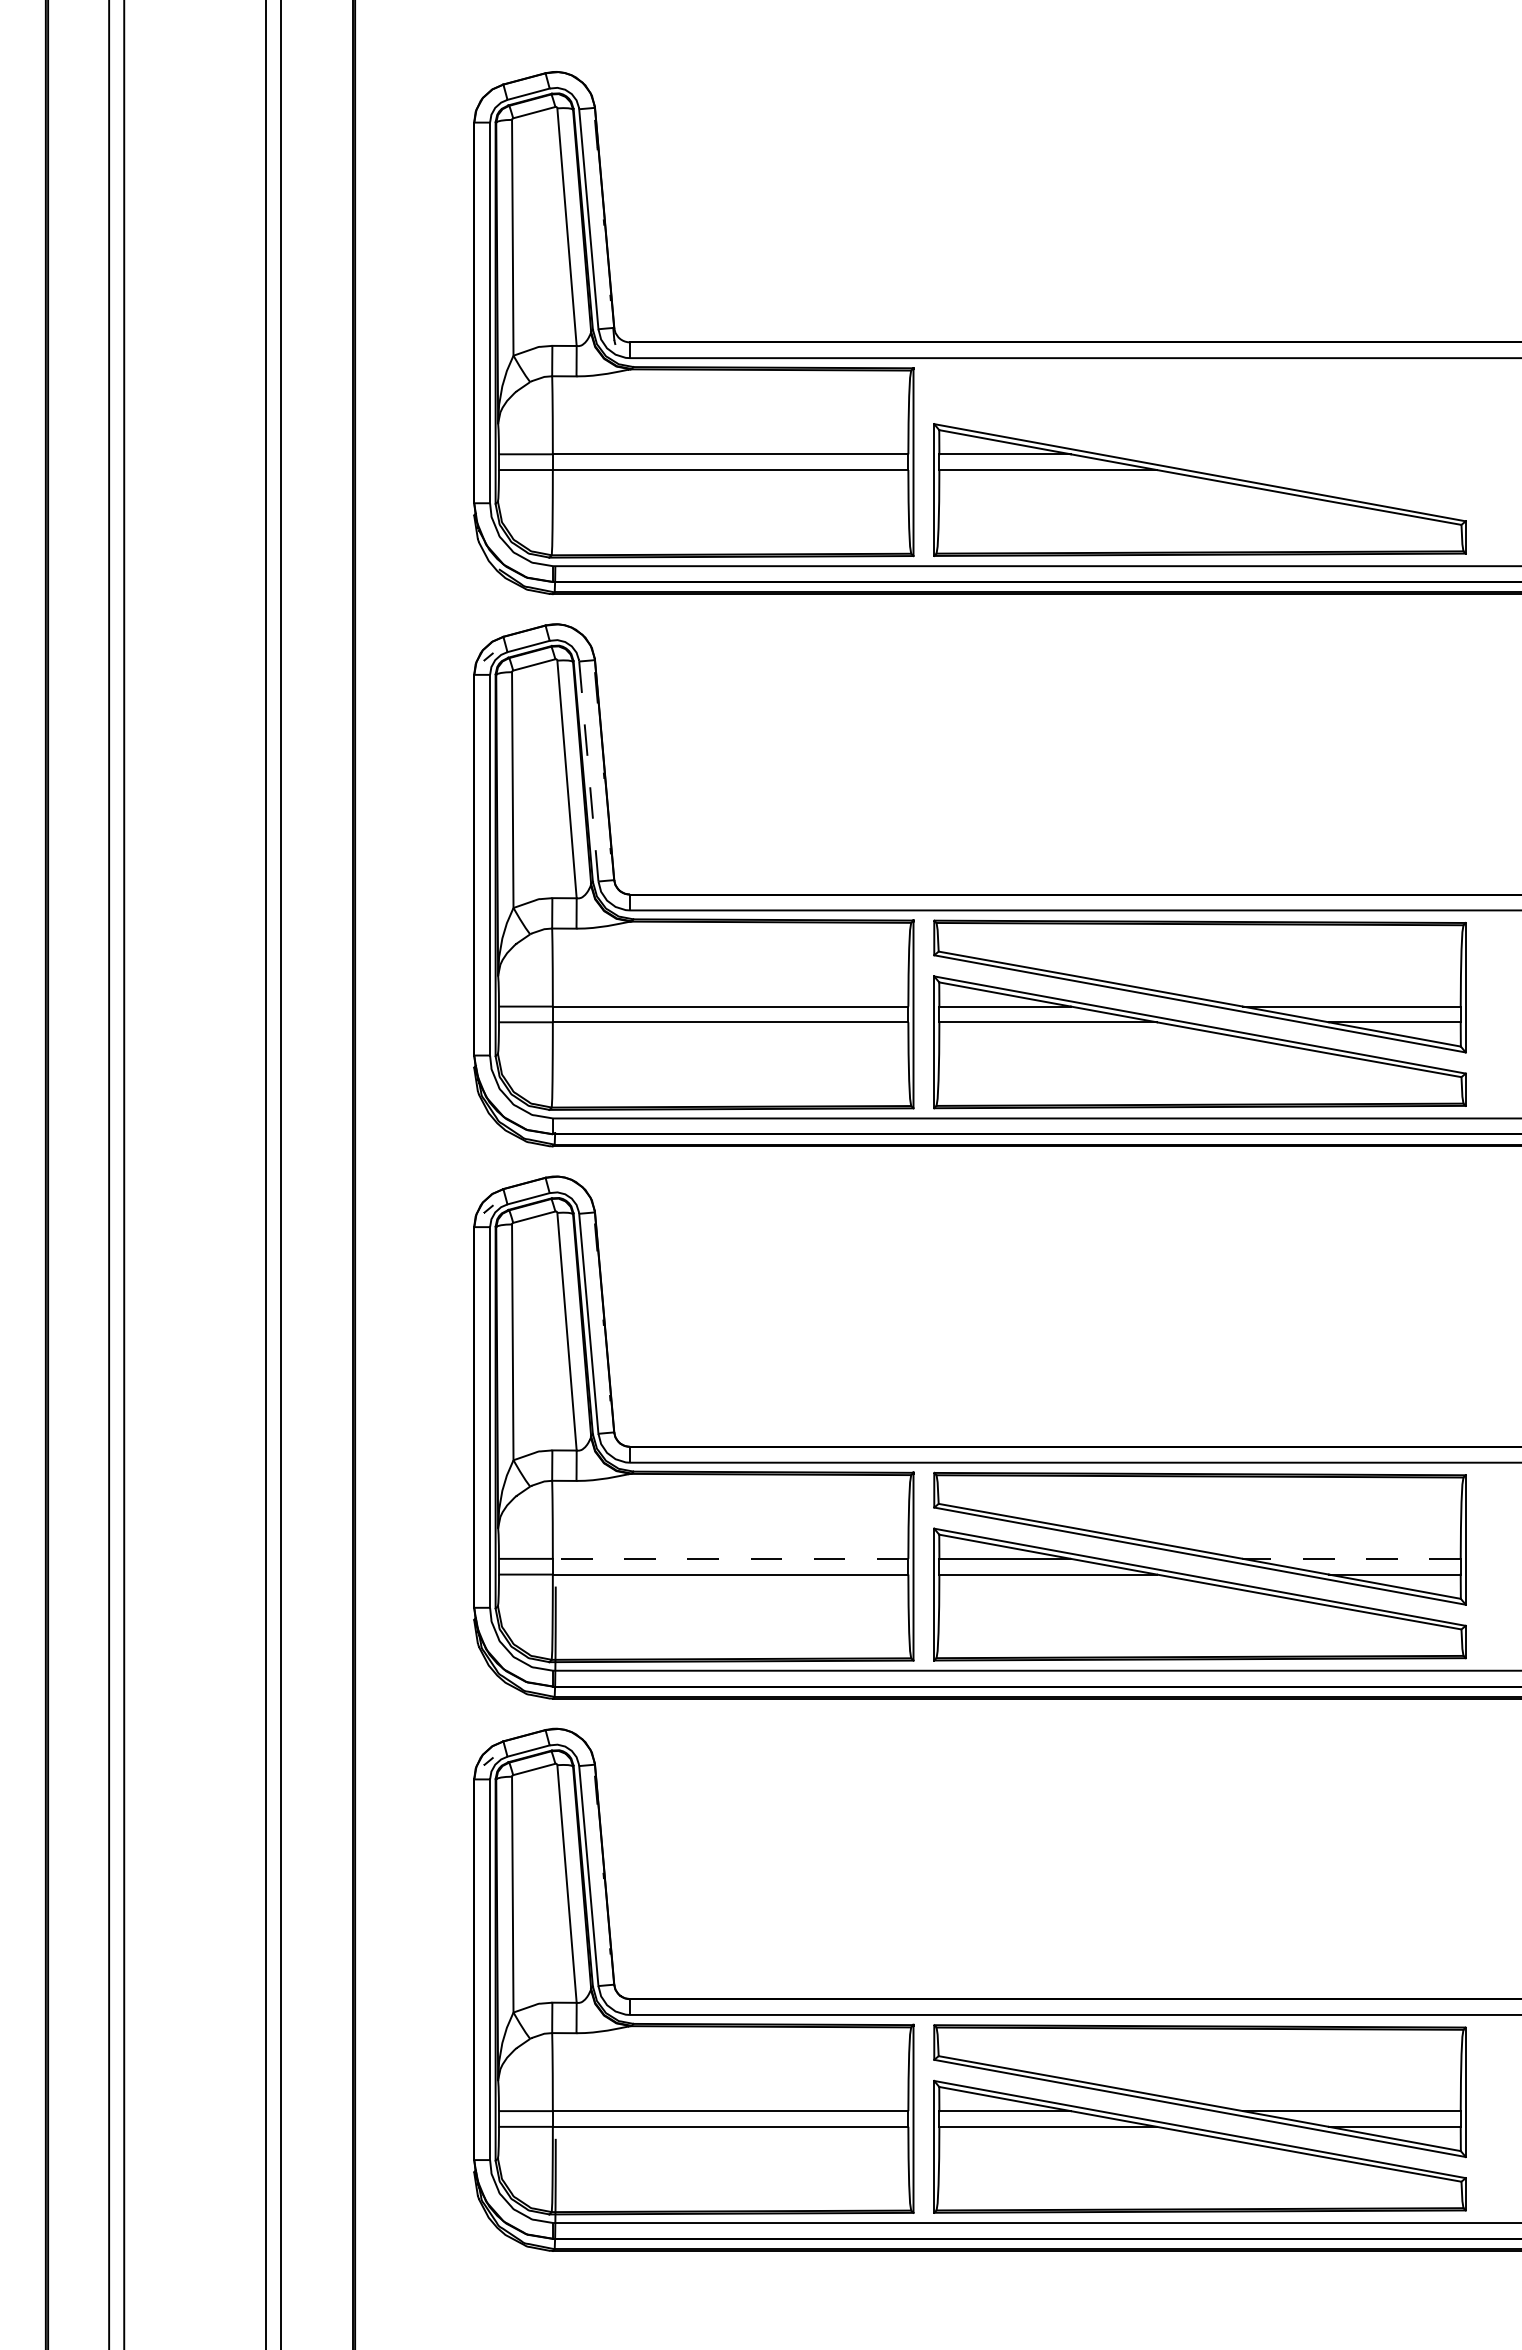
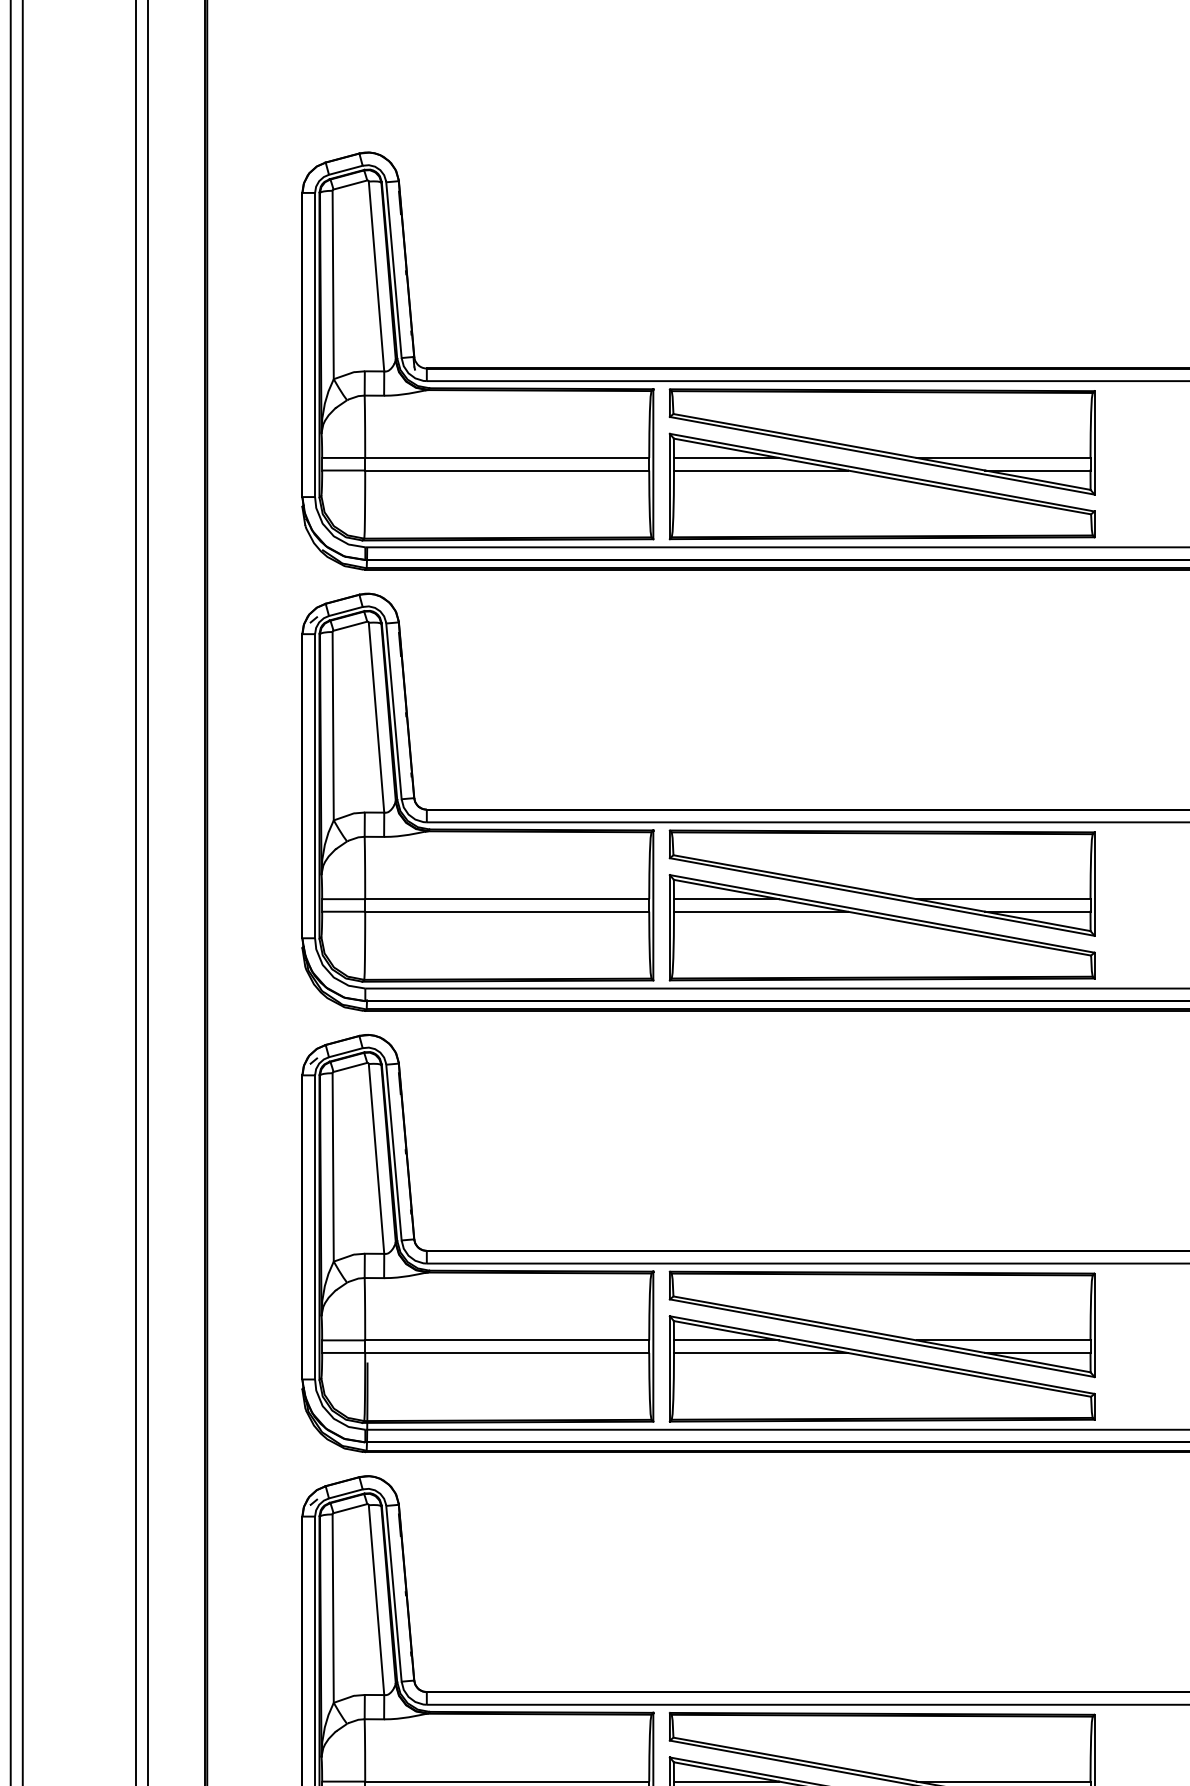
part: (1199, 434) -> (881, 442), added
line: (588, 772) -> (393, 712), dashed -> solid
line: (730, 1558) -> (507, 1340), dashed -> solid
line: (1351, 1558) -> (1003, 1340), dashed -> solid

